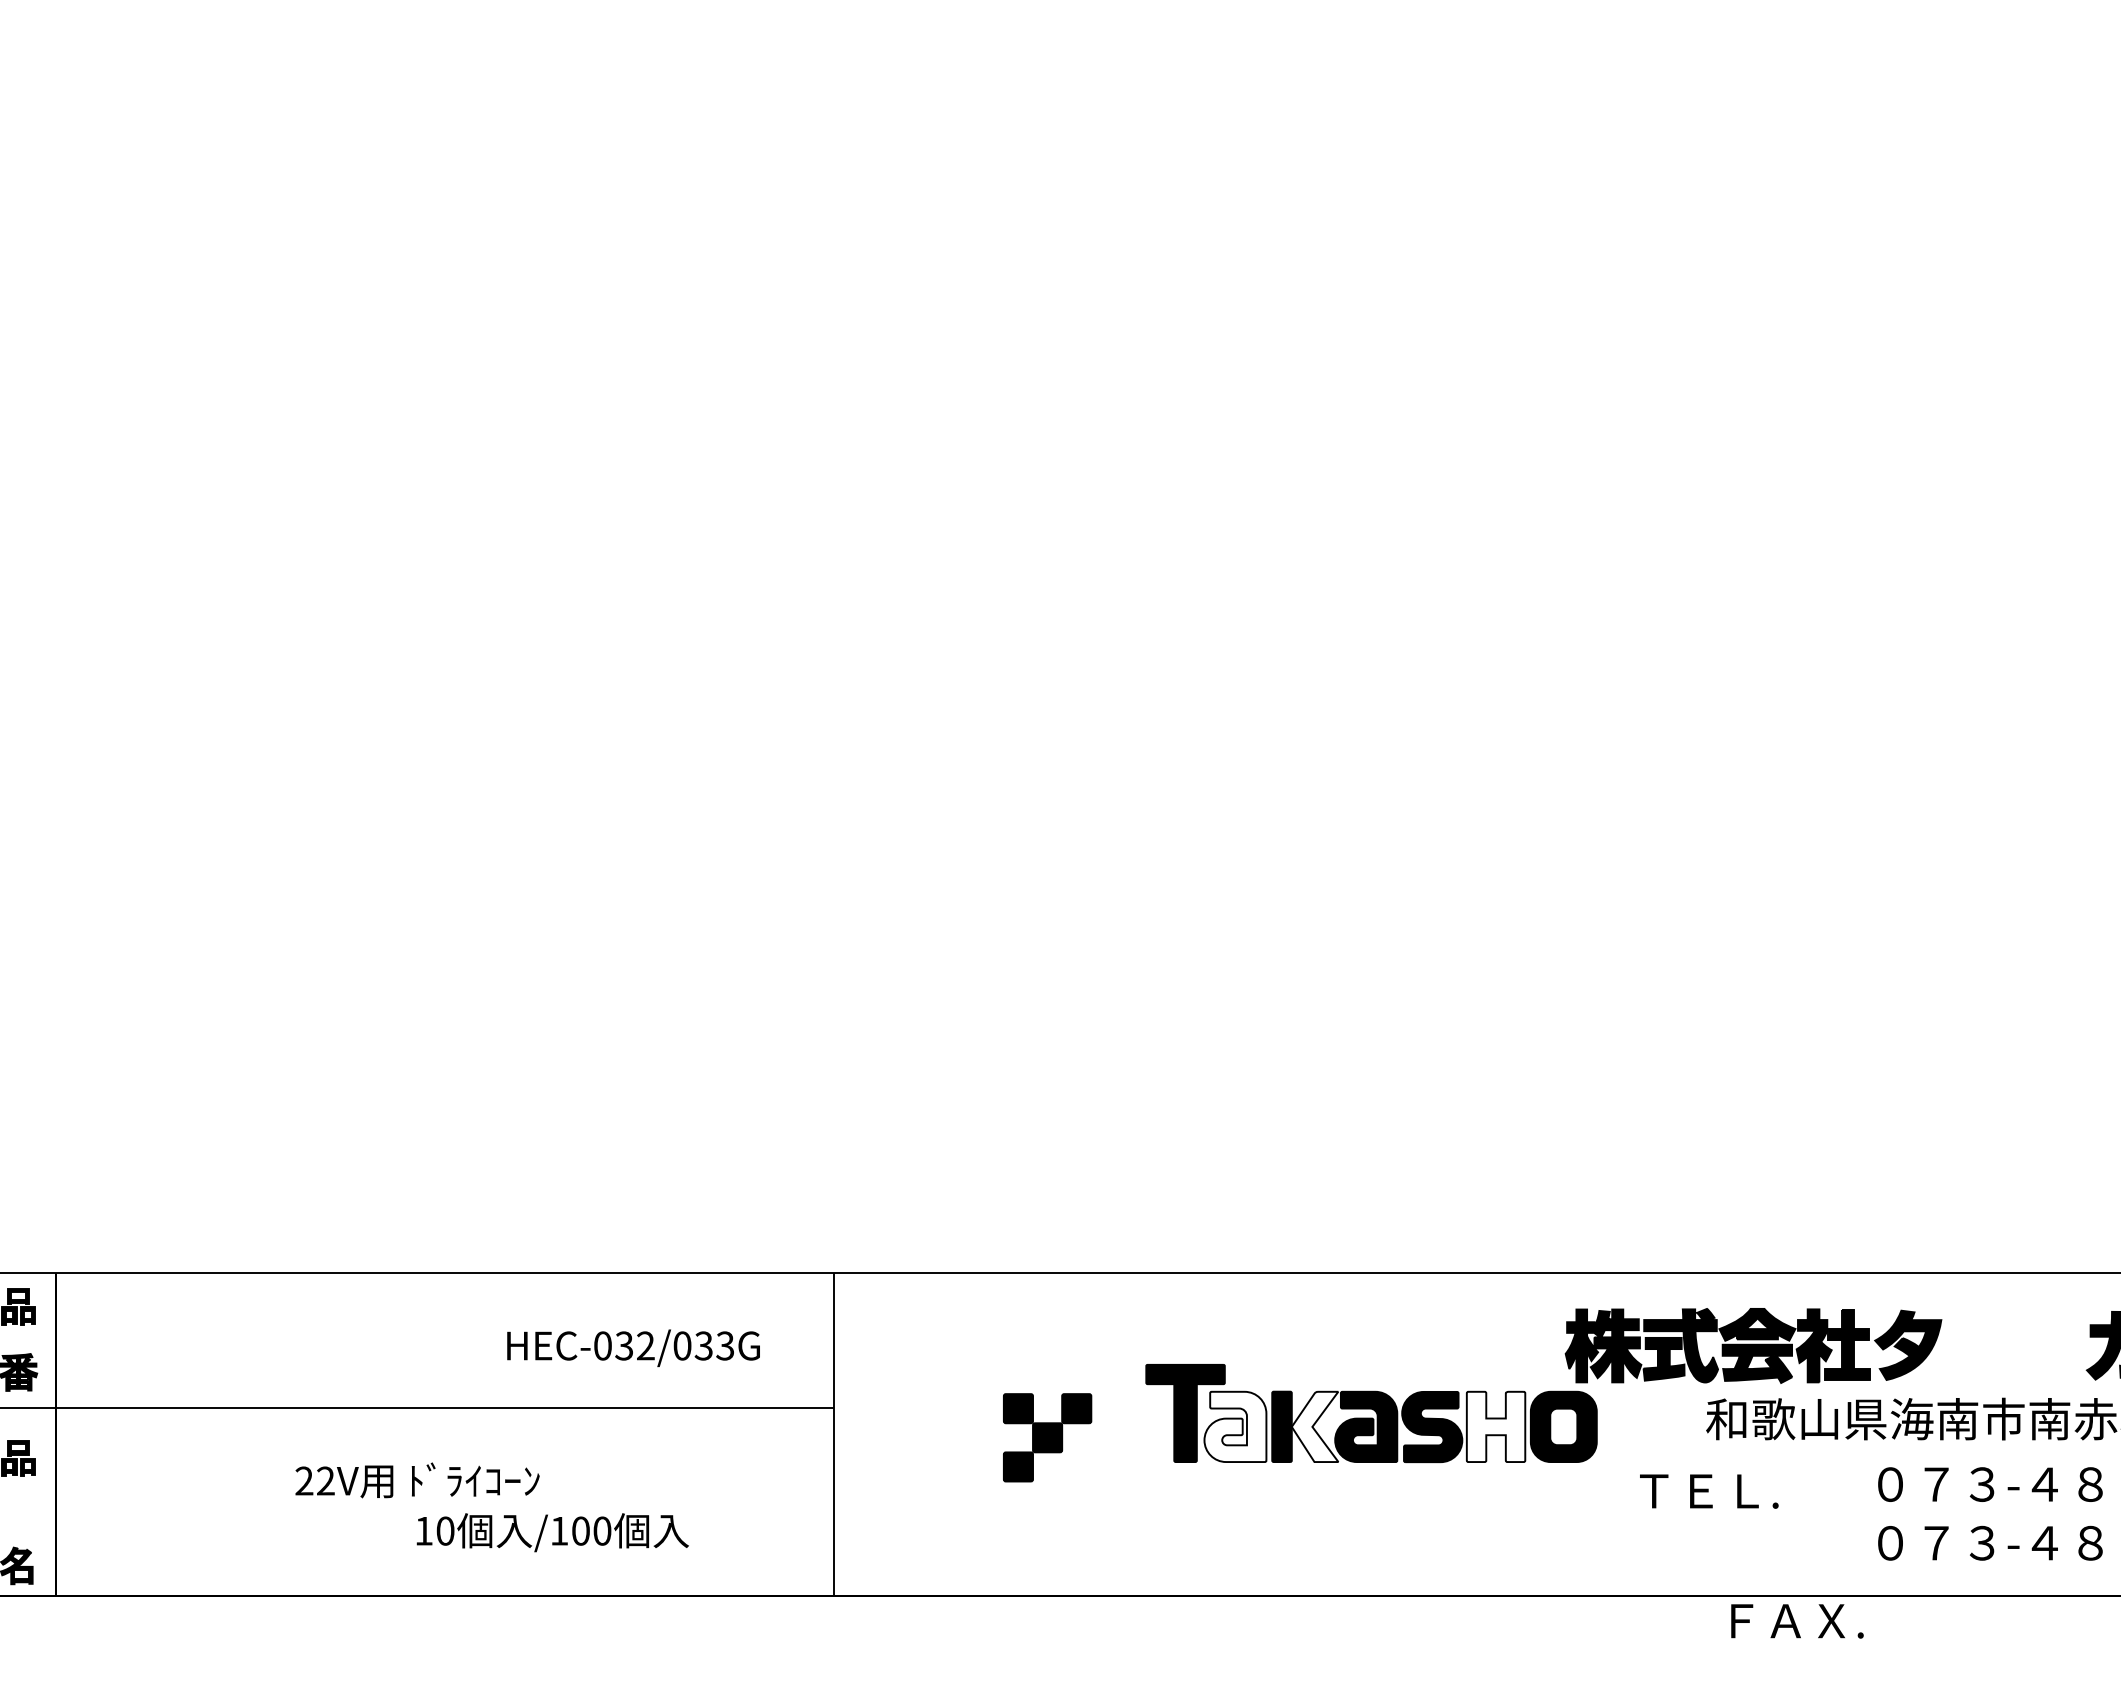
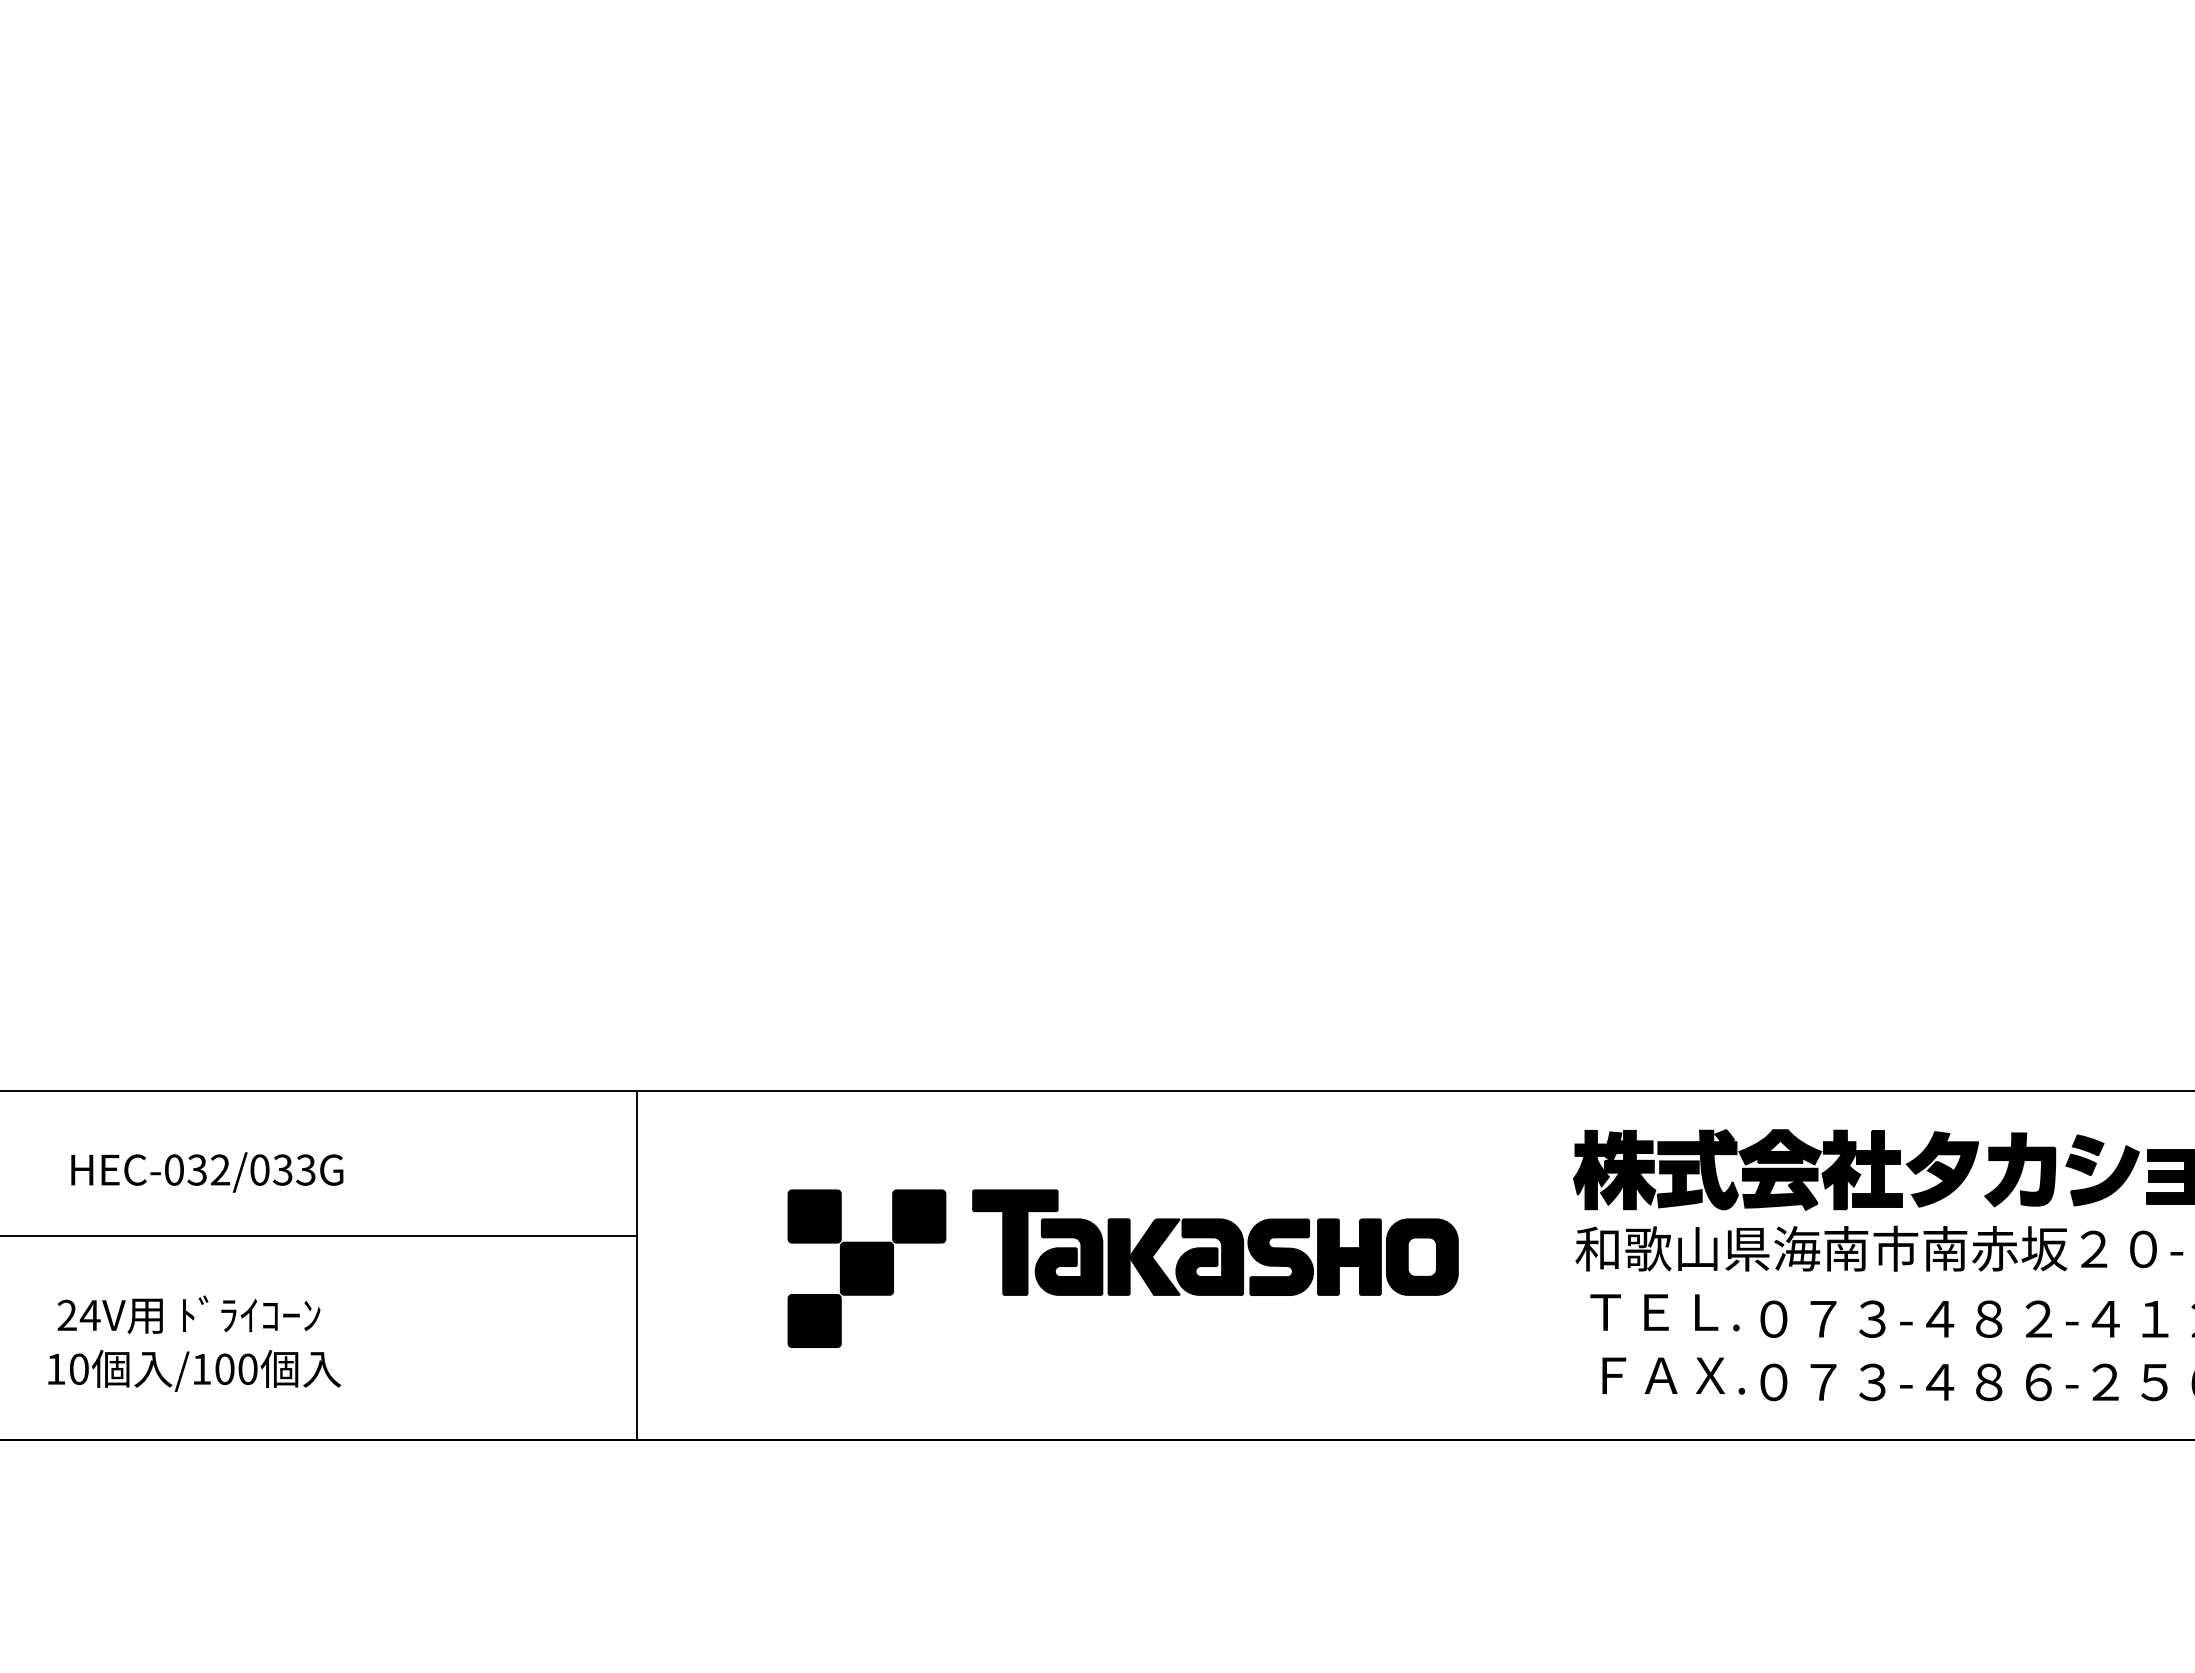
part: (1753, 1345) -> (1776, 1169), moved
text: (633, 1348) -> (207, 1172), moved
fill: (1235, 1426) -> (1069, 1256), added
fill: (1314, 1426) -> (1154, 1256), added
fill: (1495, 1426) -> (1348, 1256), added
part: (1047, 1437) -> (866, 1268), size x1.67
text: (325, 1480) -> (89, 1314), 22V -> 24V
text: (1709, 1491) -> (1665, 1312), moved
text: (552, 1532) -> (194, 1370), moved
text: (1797, 1621) -> (1673, 1376), moved

